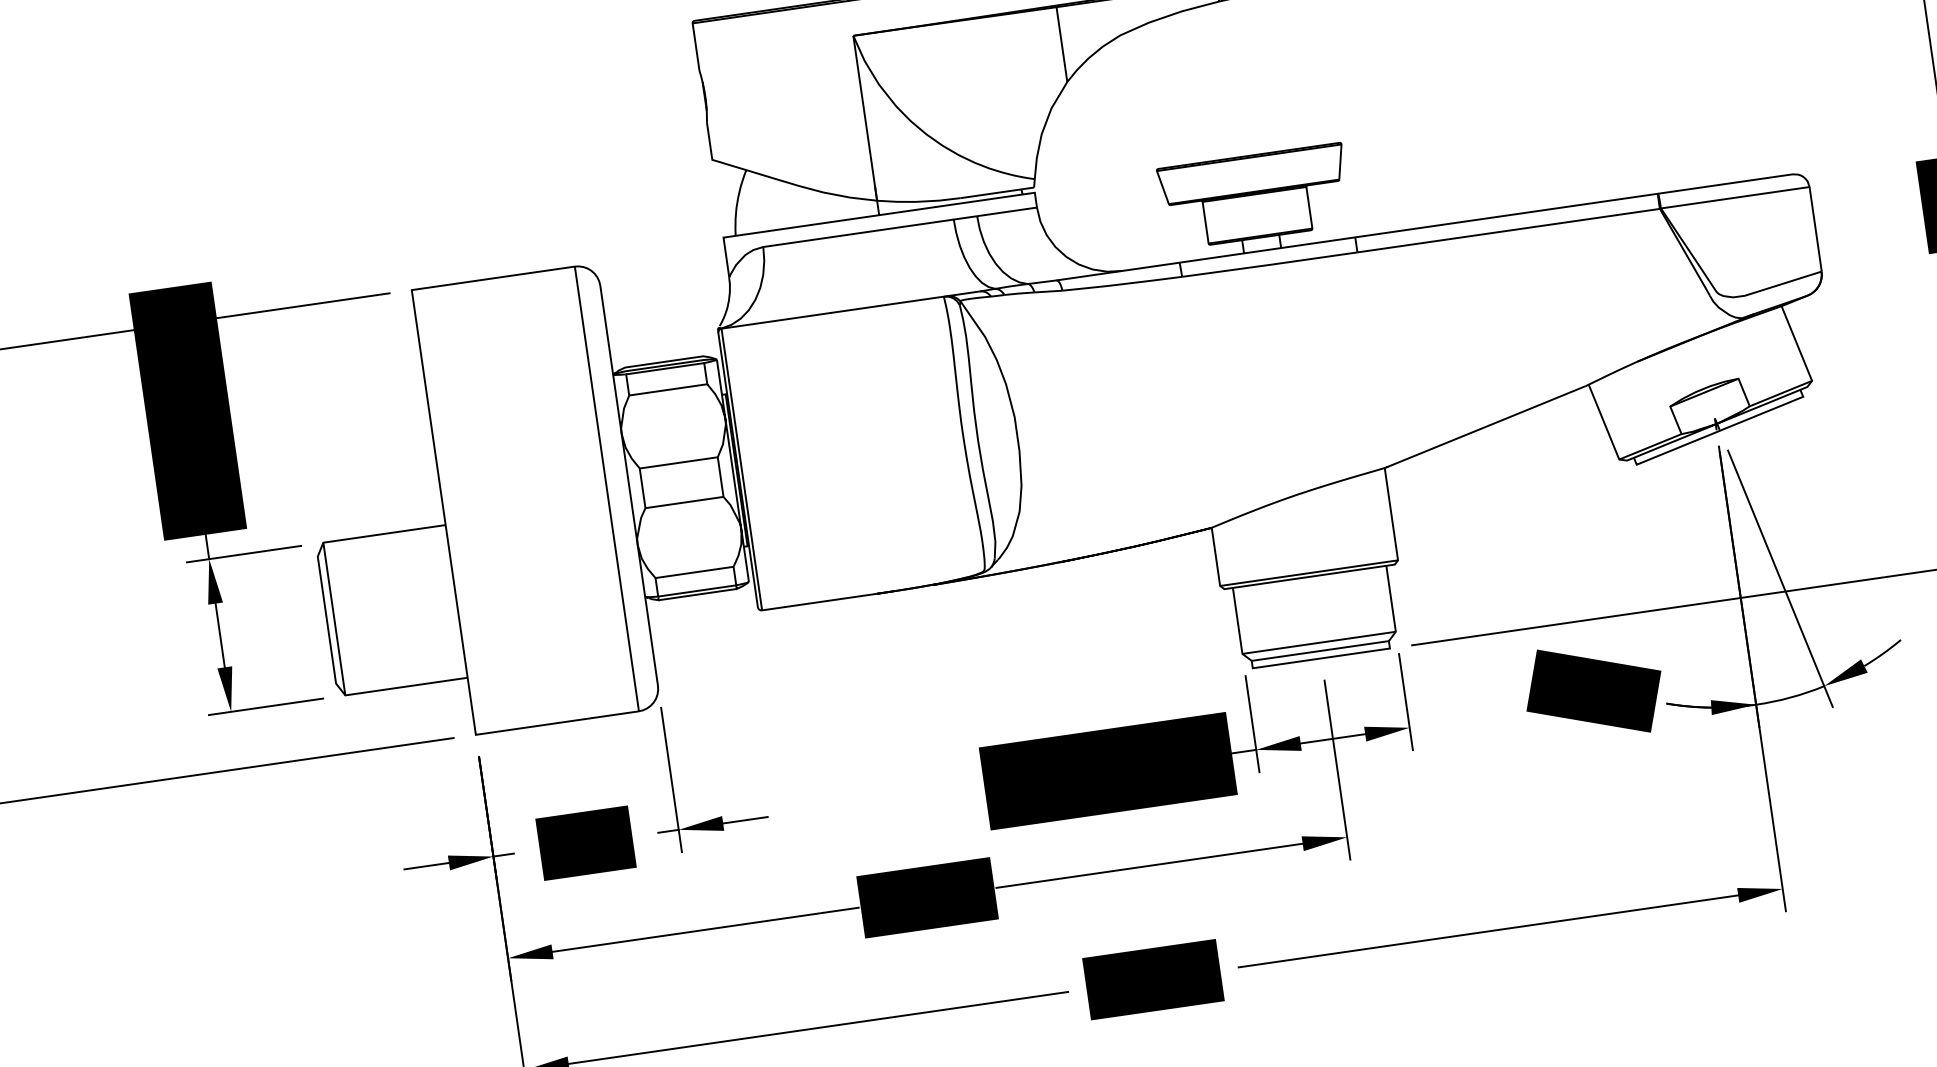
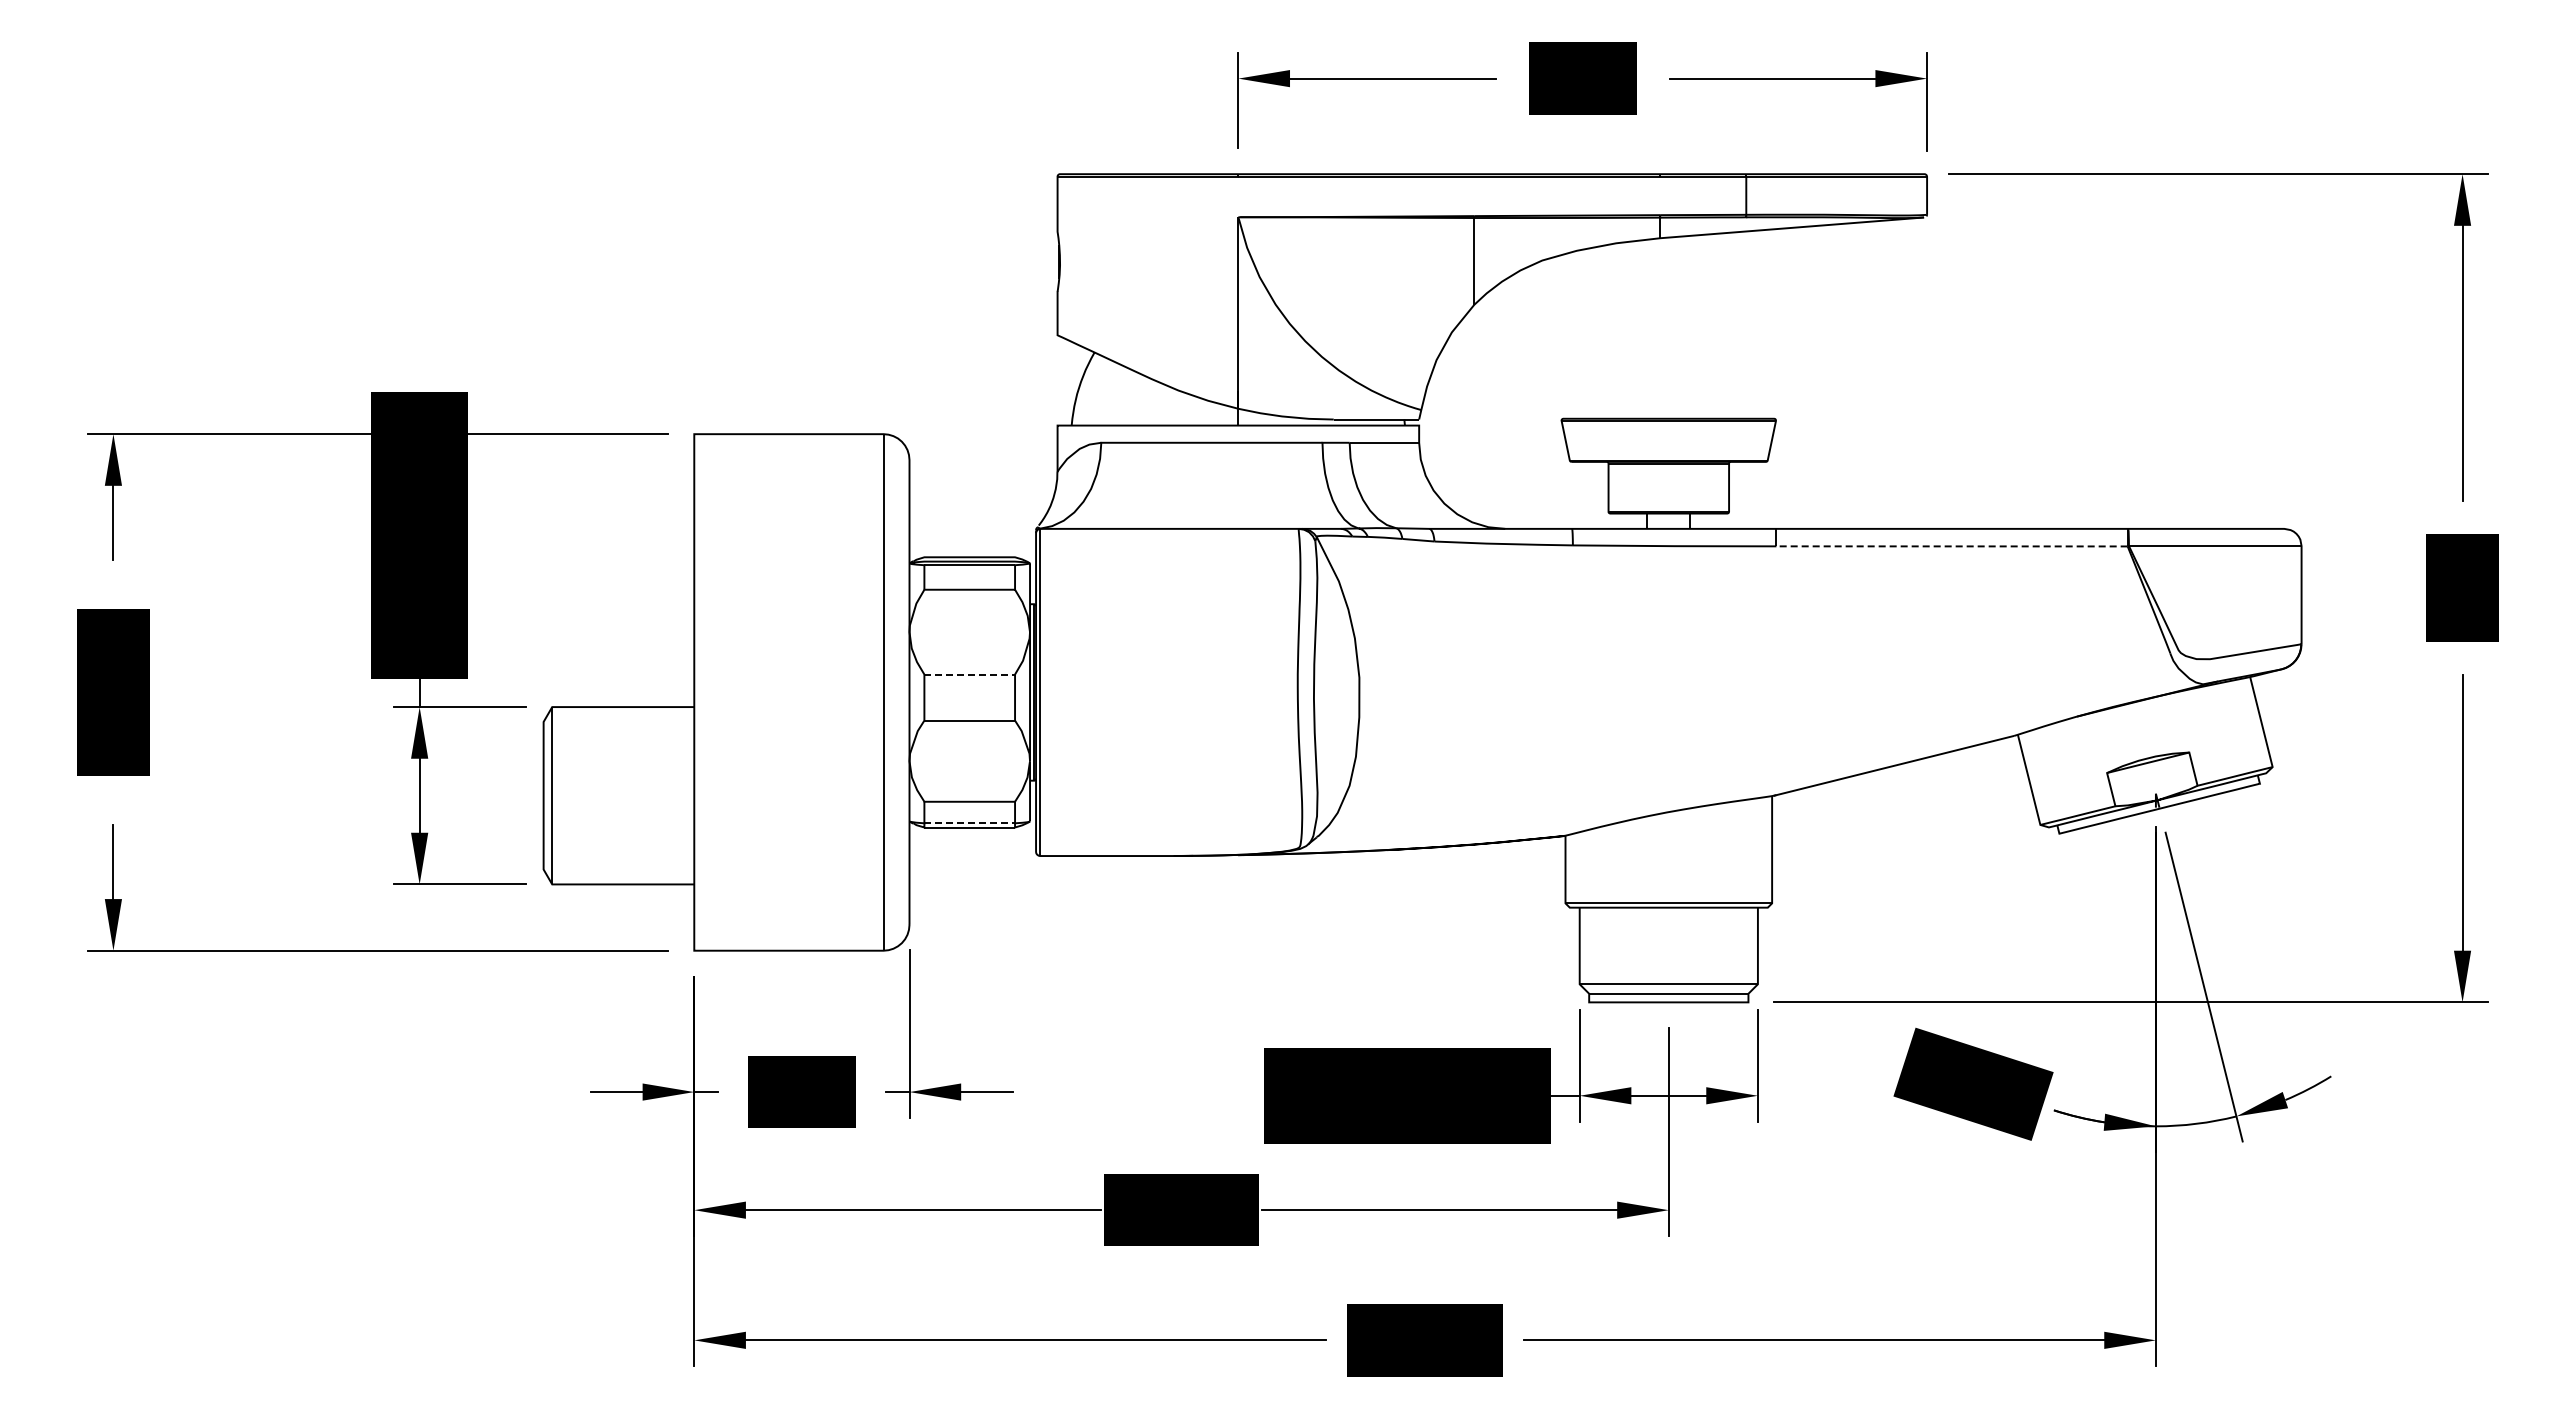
line: (1509, 230) -> (1952, 546), solid -> dashed
line: (679, 462) -> (970, 674), solid -> dashed
line: (697, 591) -> (970, 823), solid -> dashed

